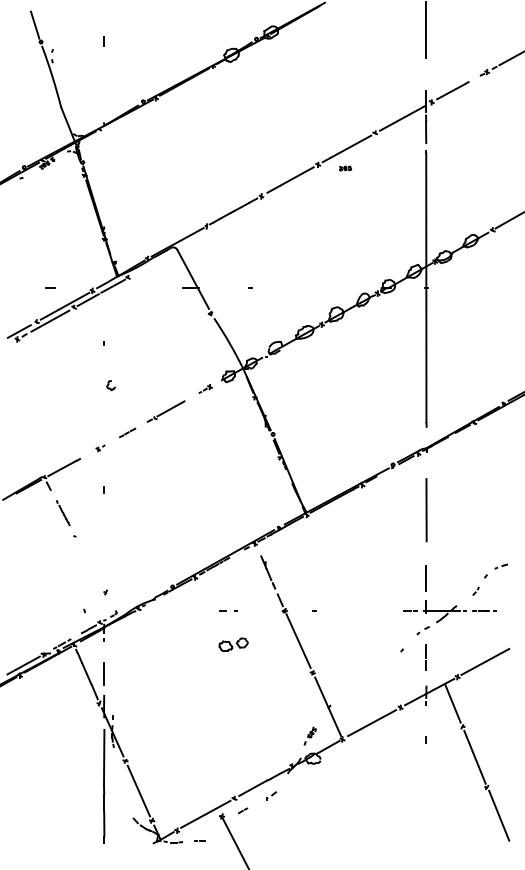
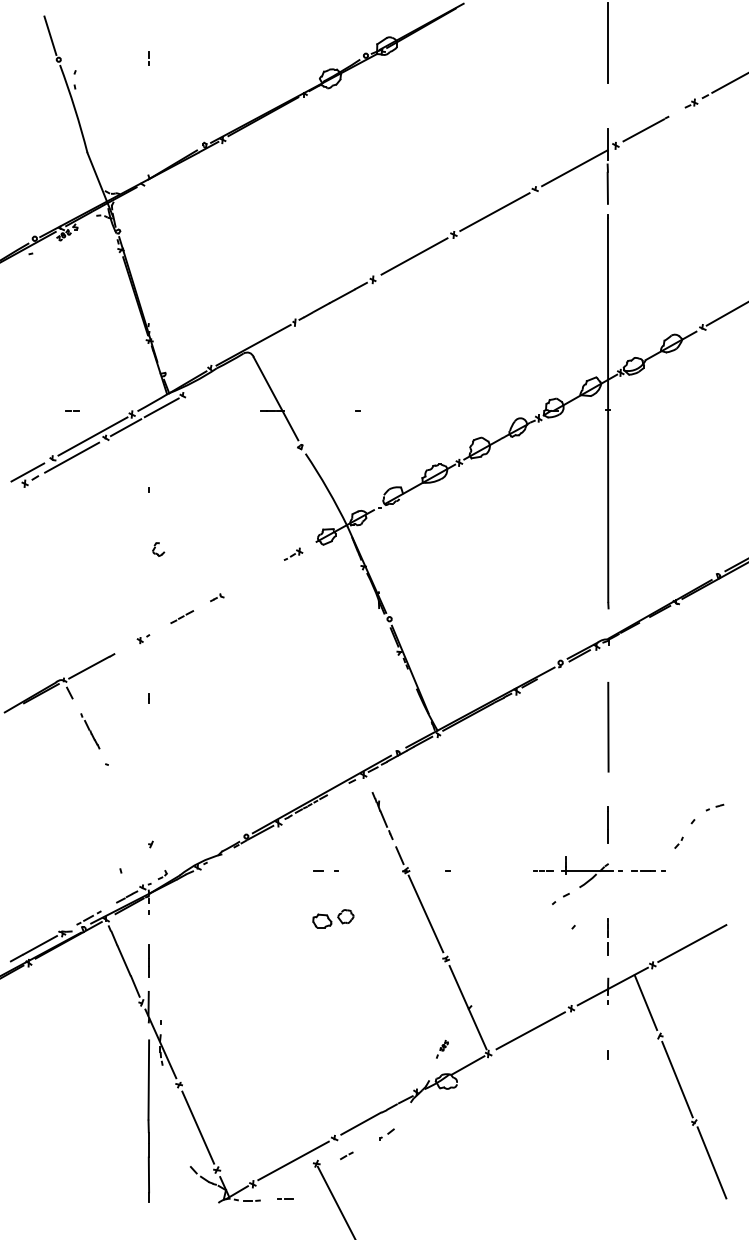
part: (345, 168) -> (492, 240), removed
line: (170, 408) -> (243, 582), removed
part: (449, 617) -> (598, 880), moved
part: (309, 735) -> (441, 1048), size x0.7

